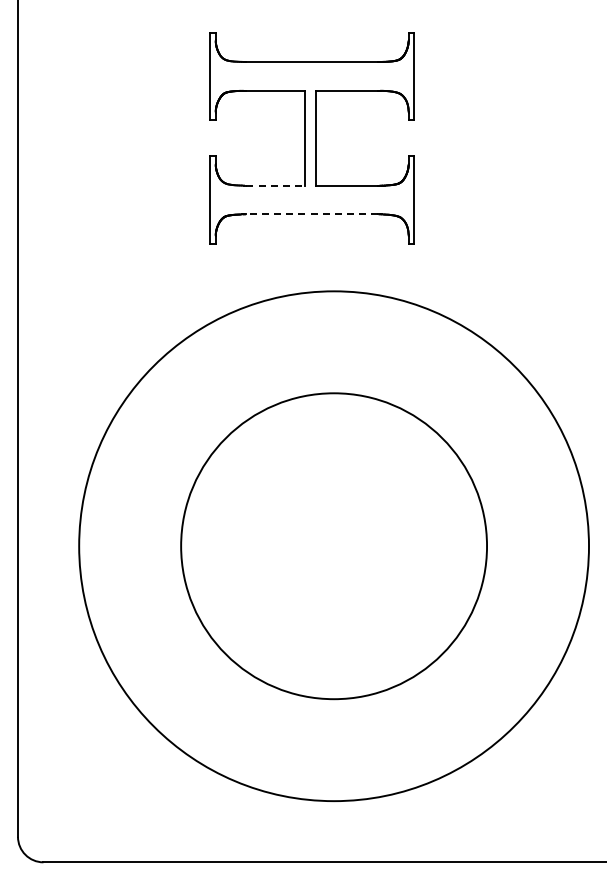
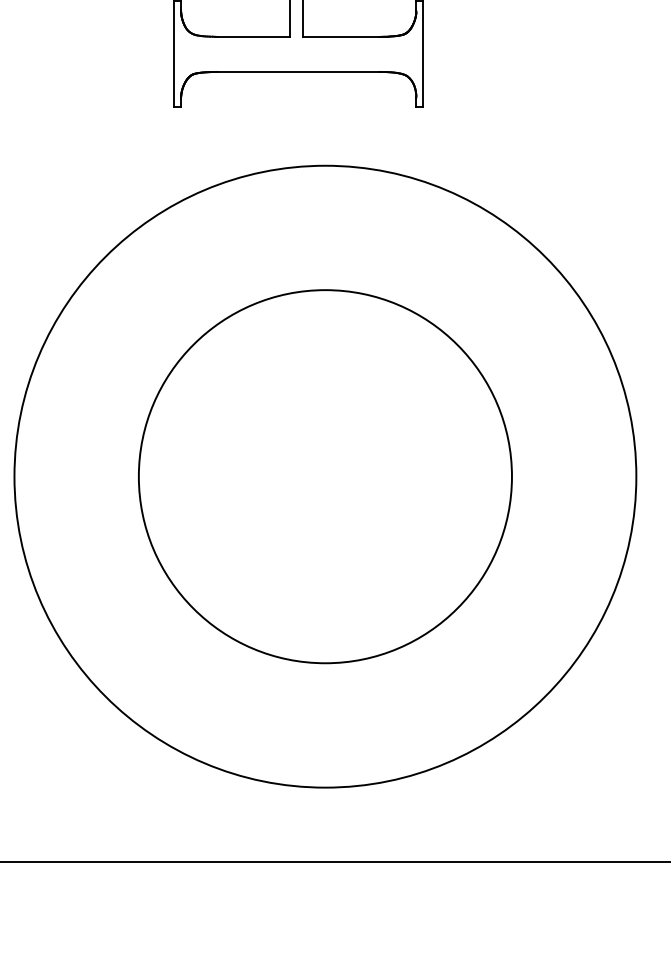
line: (276, 185) -> (255, 36), dashed -> solid
line: (312, 214) -> (299, 72), dashed -> solid

